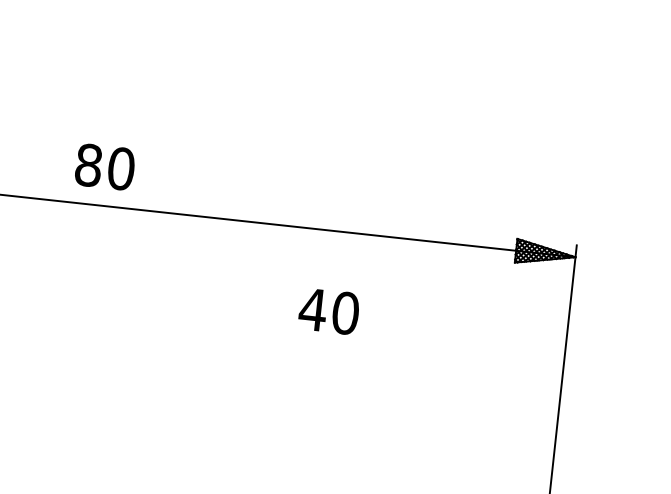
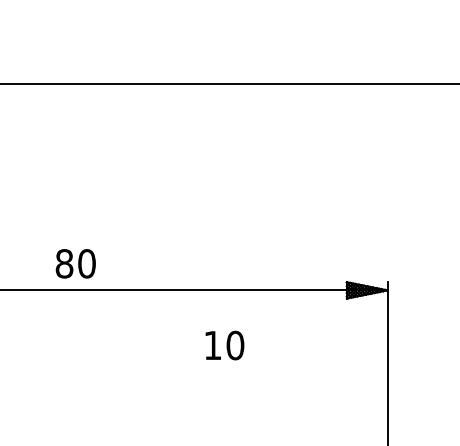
text: (104, 166) -> (75, 263), moved
text: (312, 309) -> (212, 345), 40 -> 10

